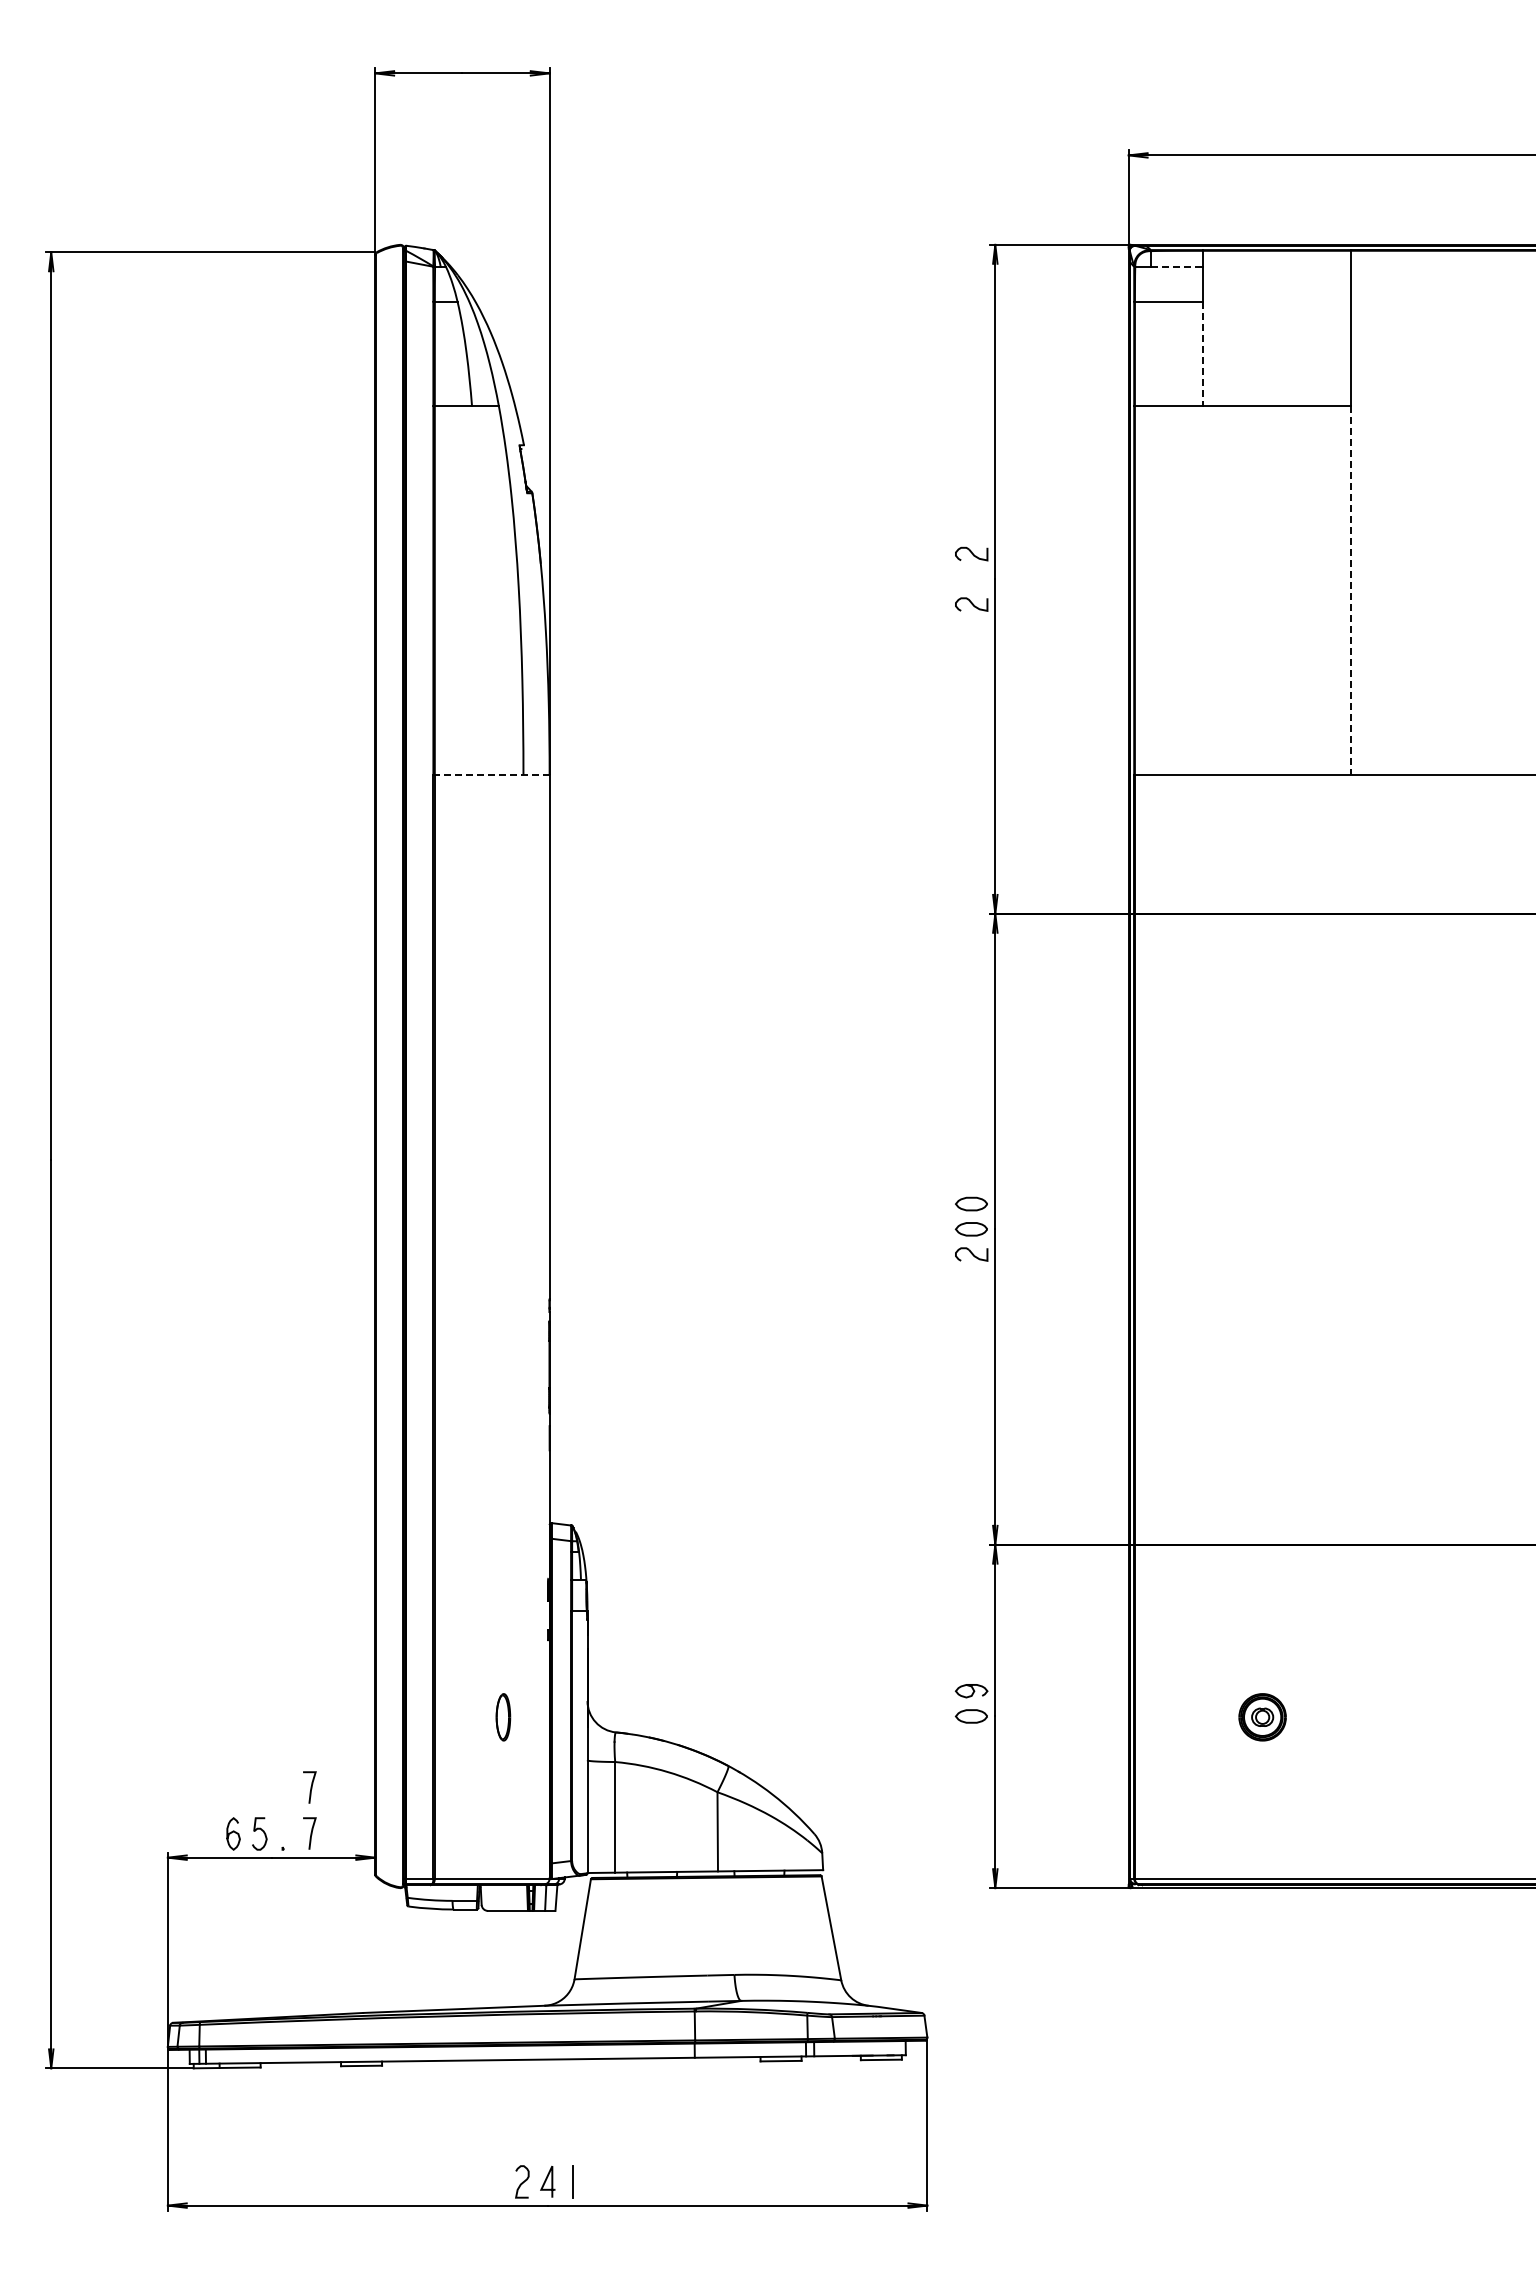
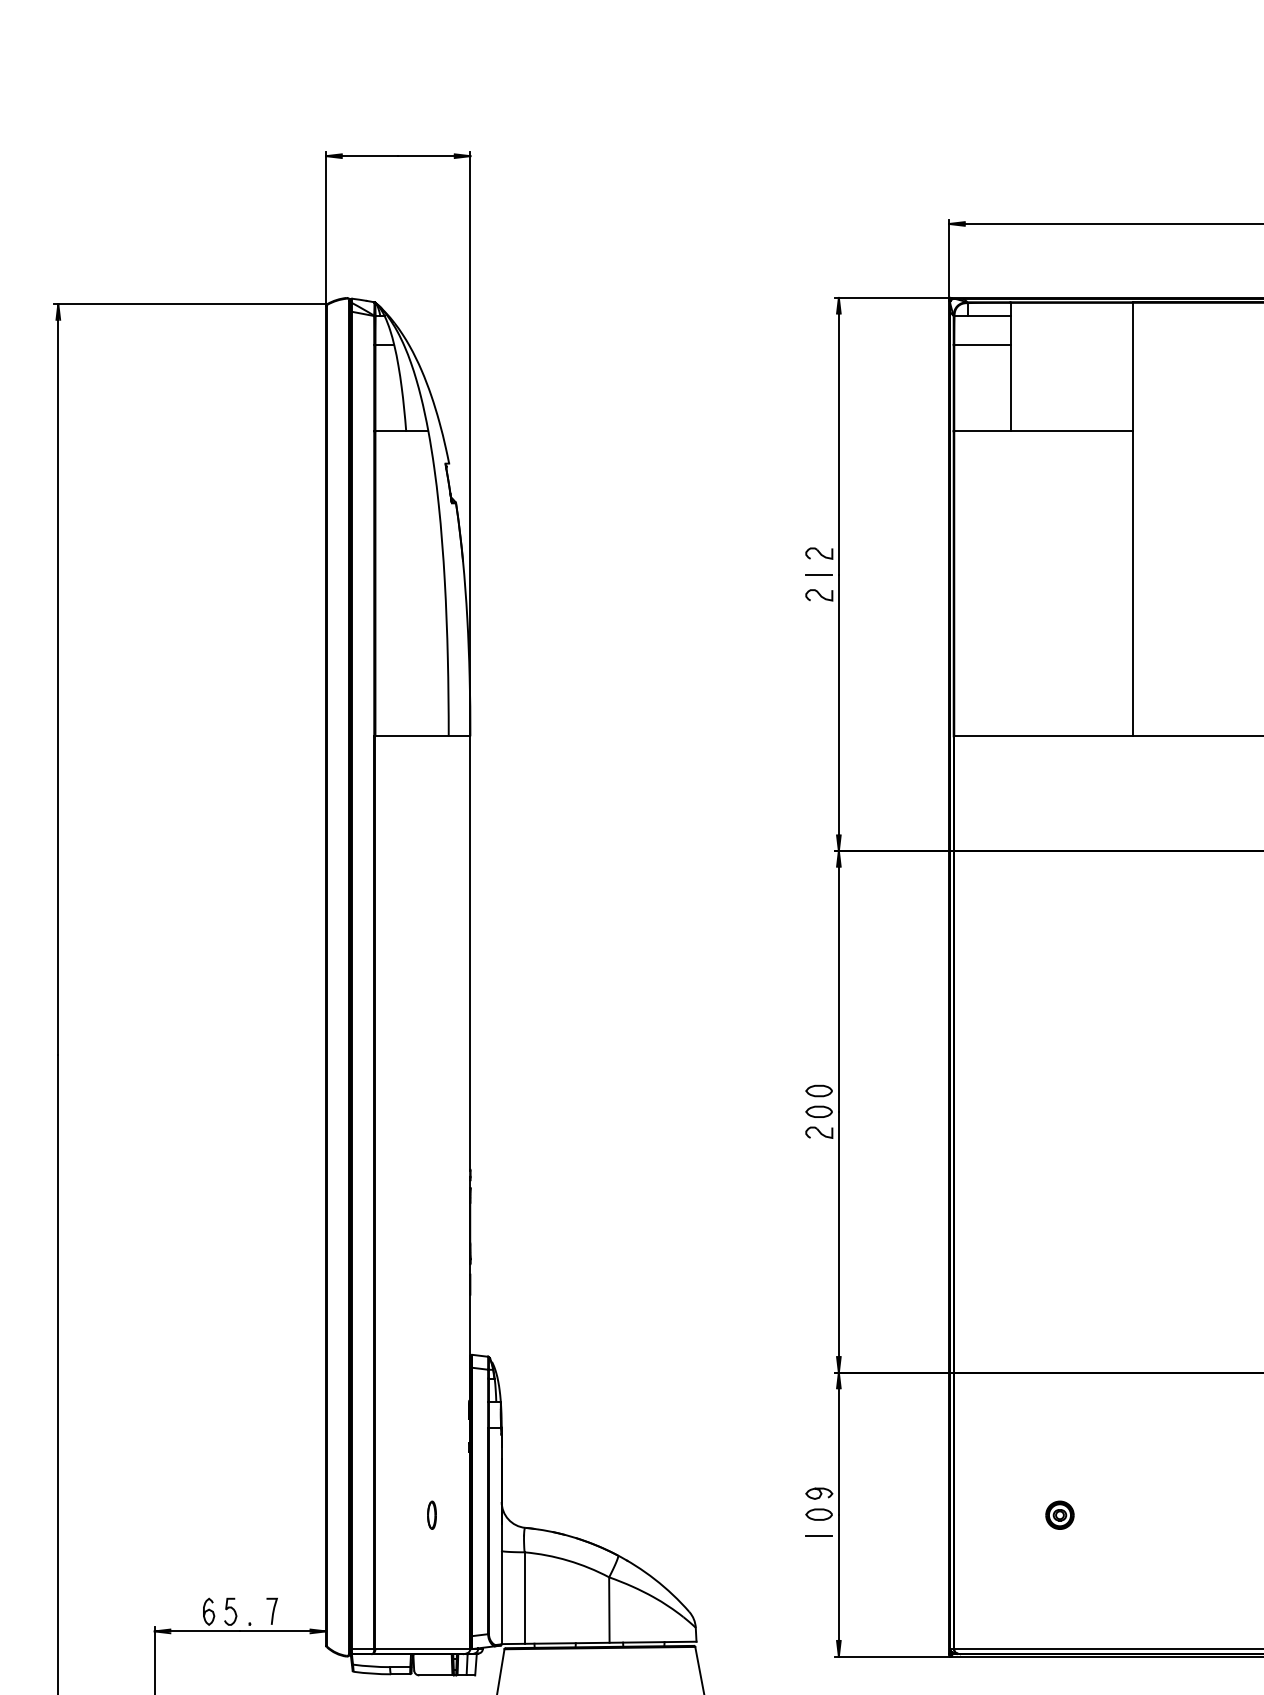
line: (1177, 266) -> (989, 315), dashed -> solid
line: (1202, 354) -> (1010, 388), dashed -> solid
line: (971, 579) -> (819, 574), added
line: (1351, 590) -> (1133, 583), dashed -> solid
line: (492, 775) -> (423, 736), dashed -> solid
part: (502, 1716) -> (431, 1514), size x0.71
part: (1262, 1716) -> (1059, 1514), size x0.71
line: (971, 1741) -> (819, 1535), added
curve: (310, 1787) -> (272, 1573), removed

